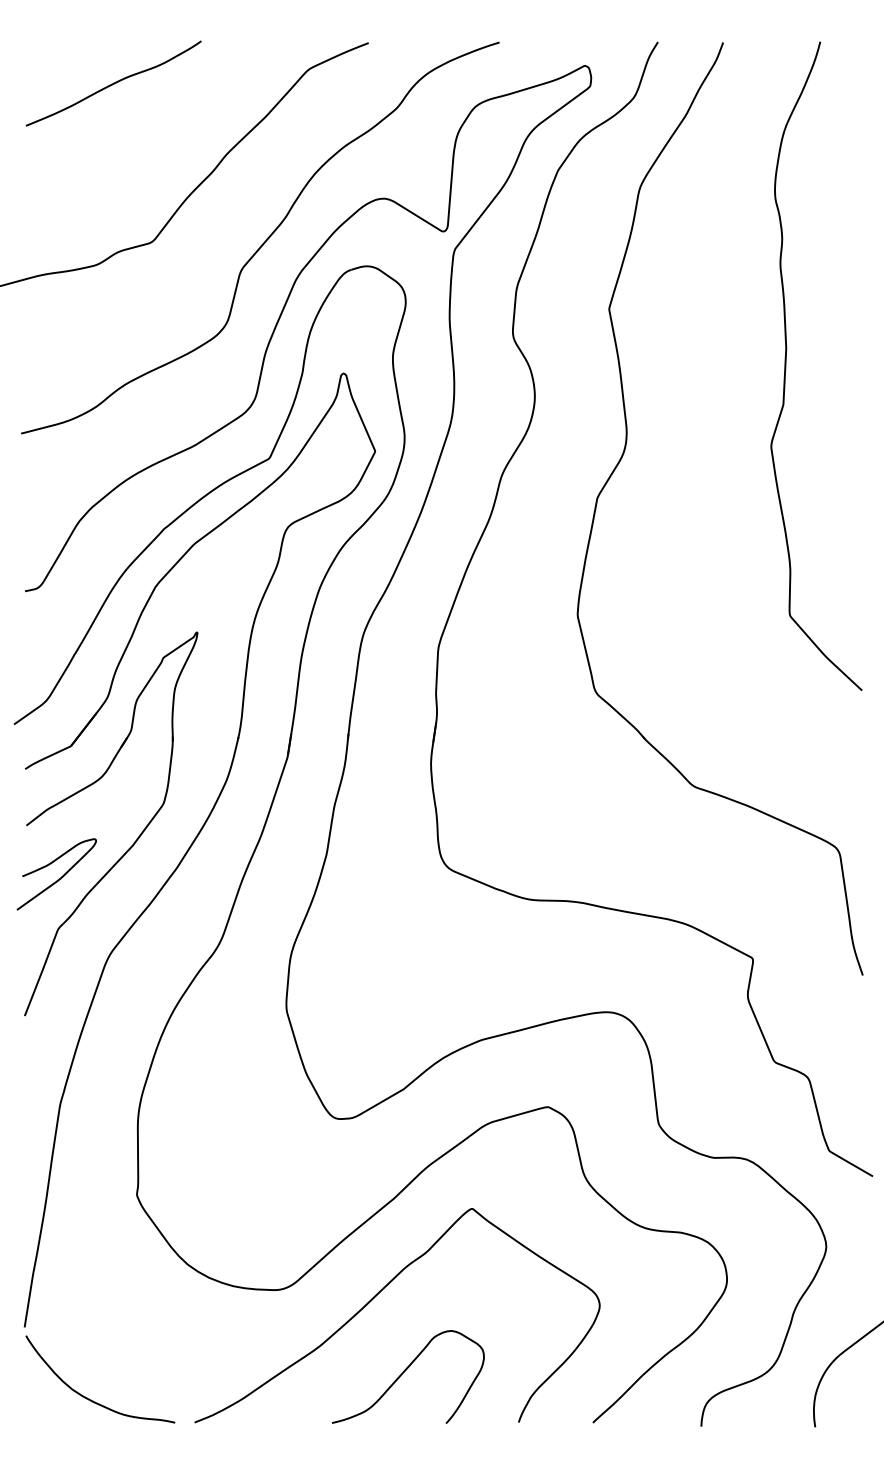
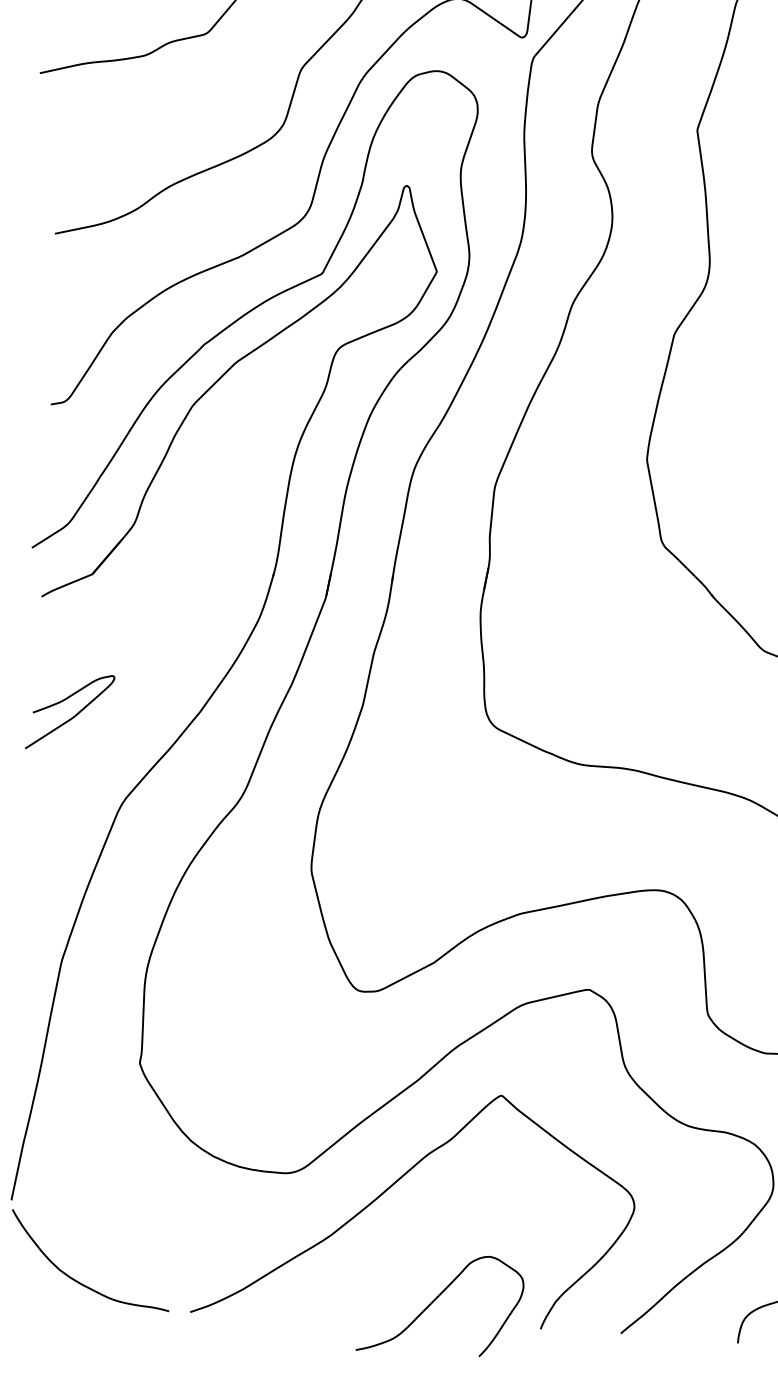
part: (136, 838) -> (158, 677), removed
curve: (404, 1372) -> (436, 1299), moved

